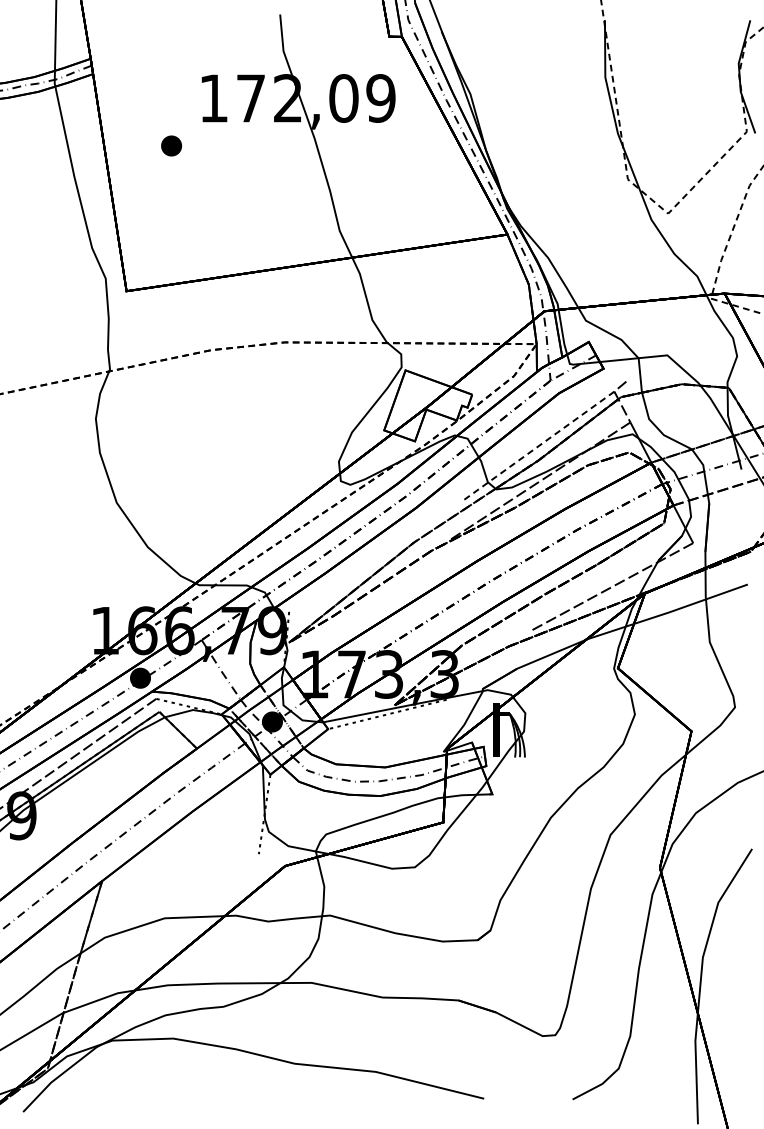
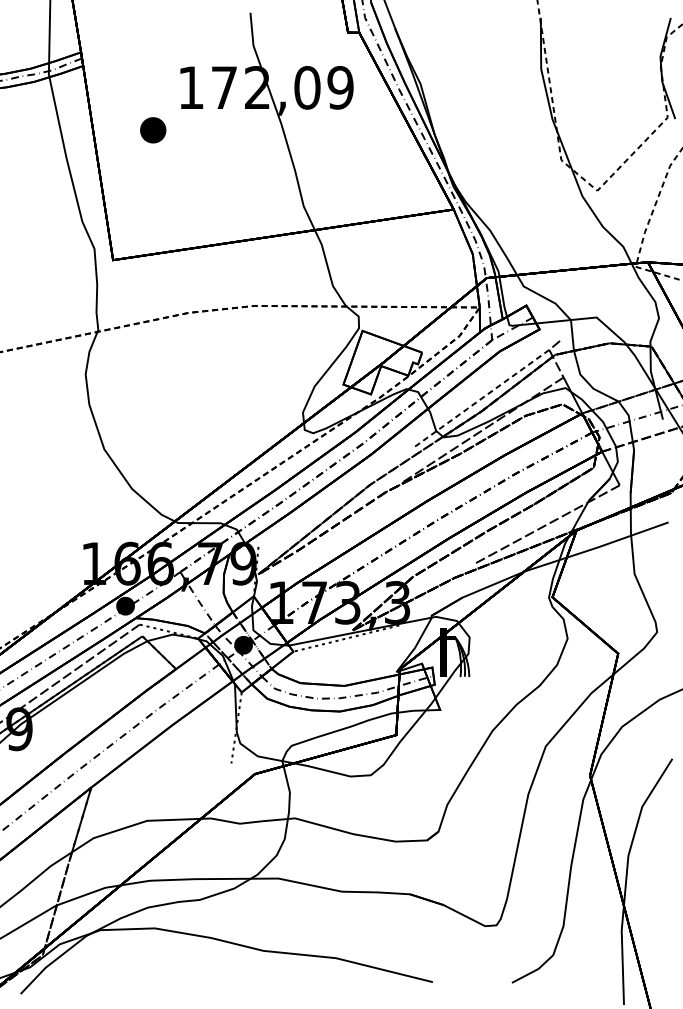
part: (171, 145) -> (153, 129), size x1.4

